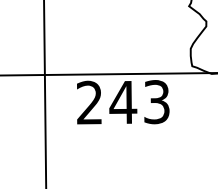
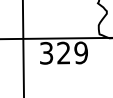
text: (122, 101) -> (63, 52), 243 -> 329

